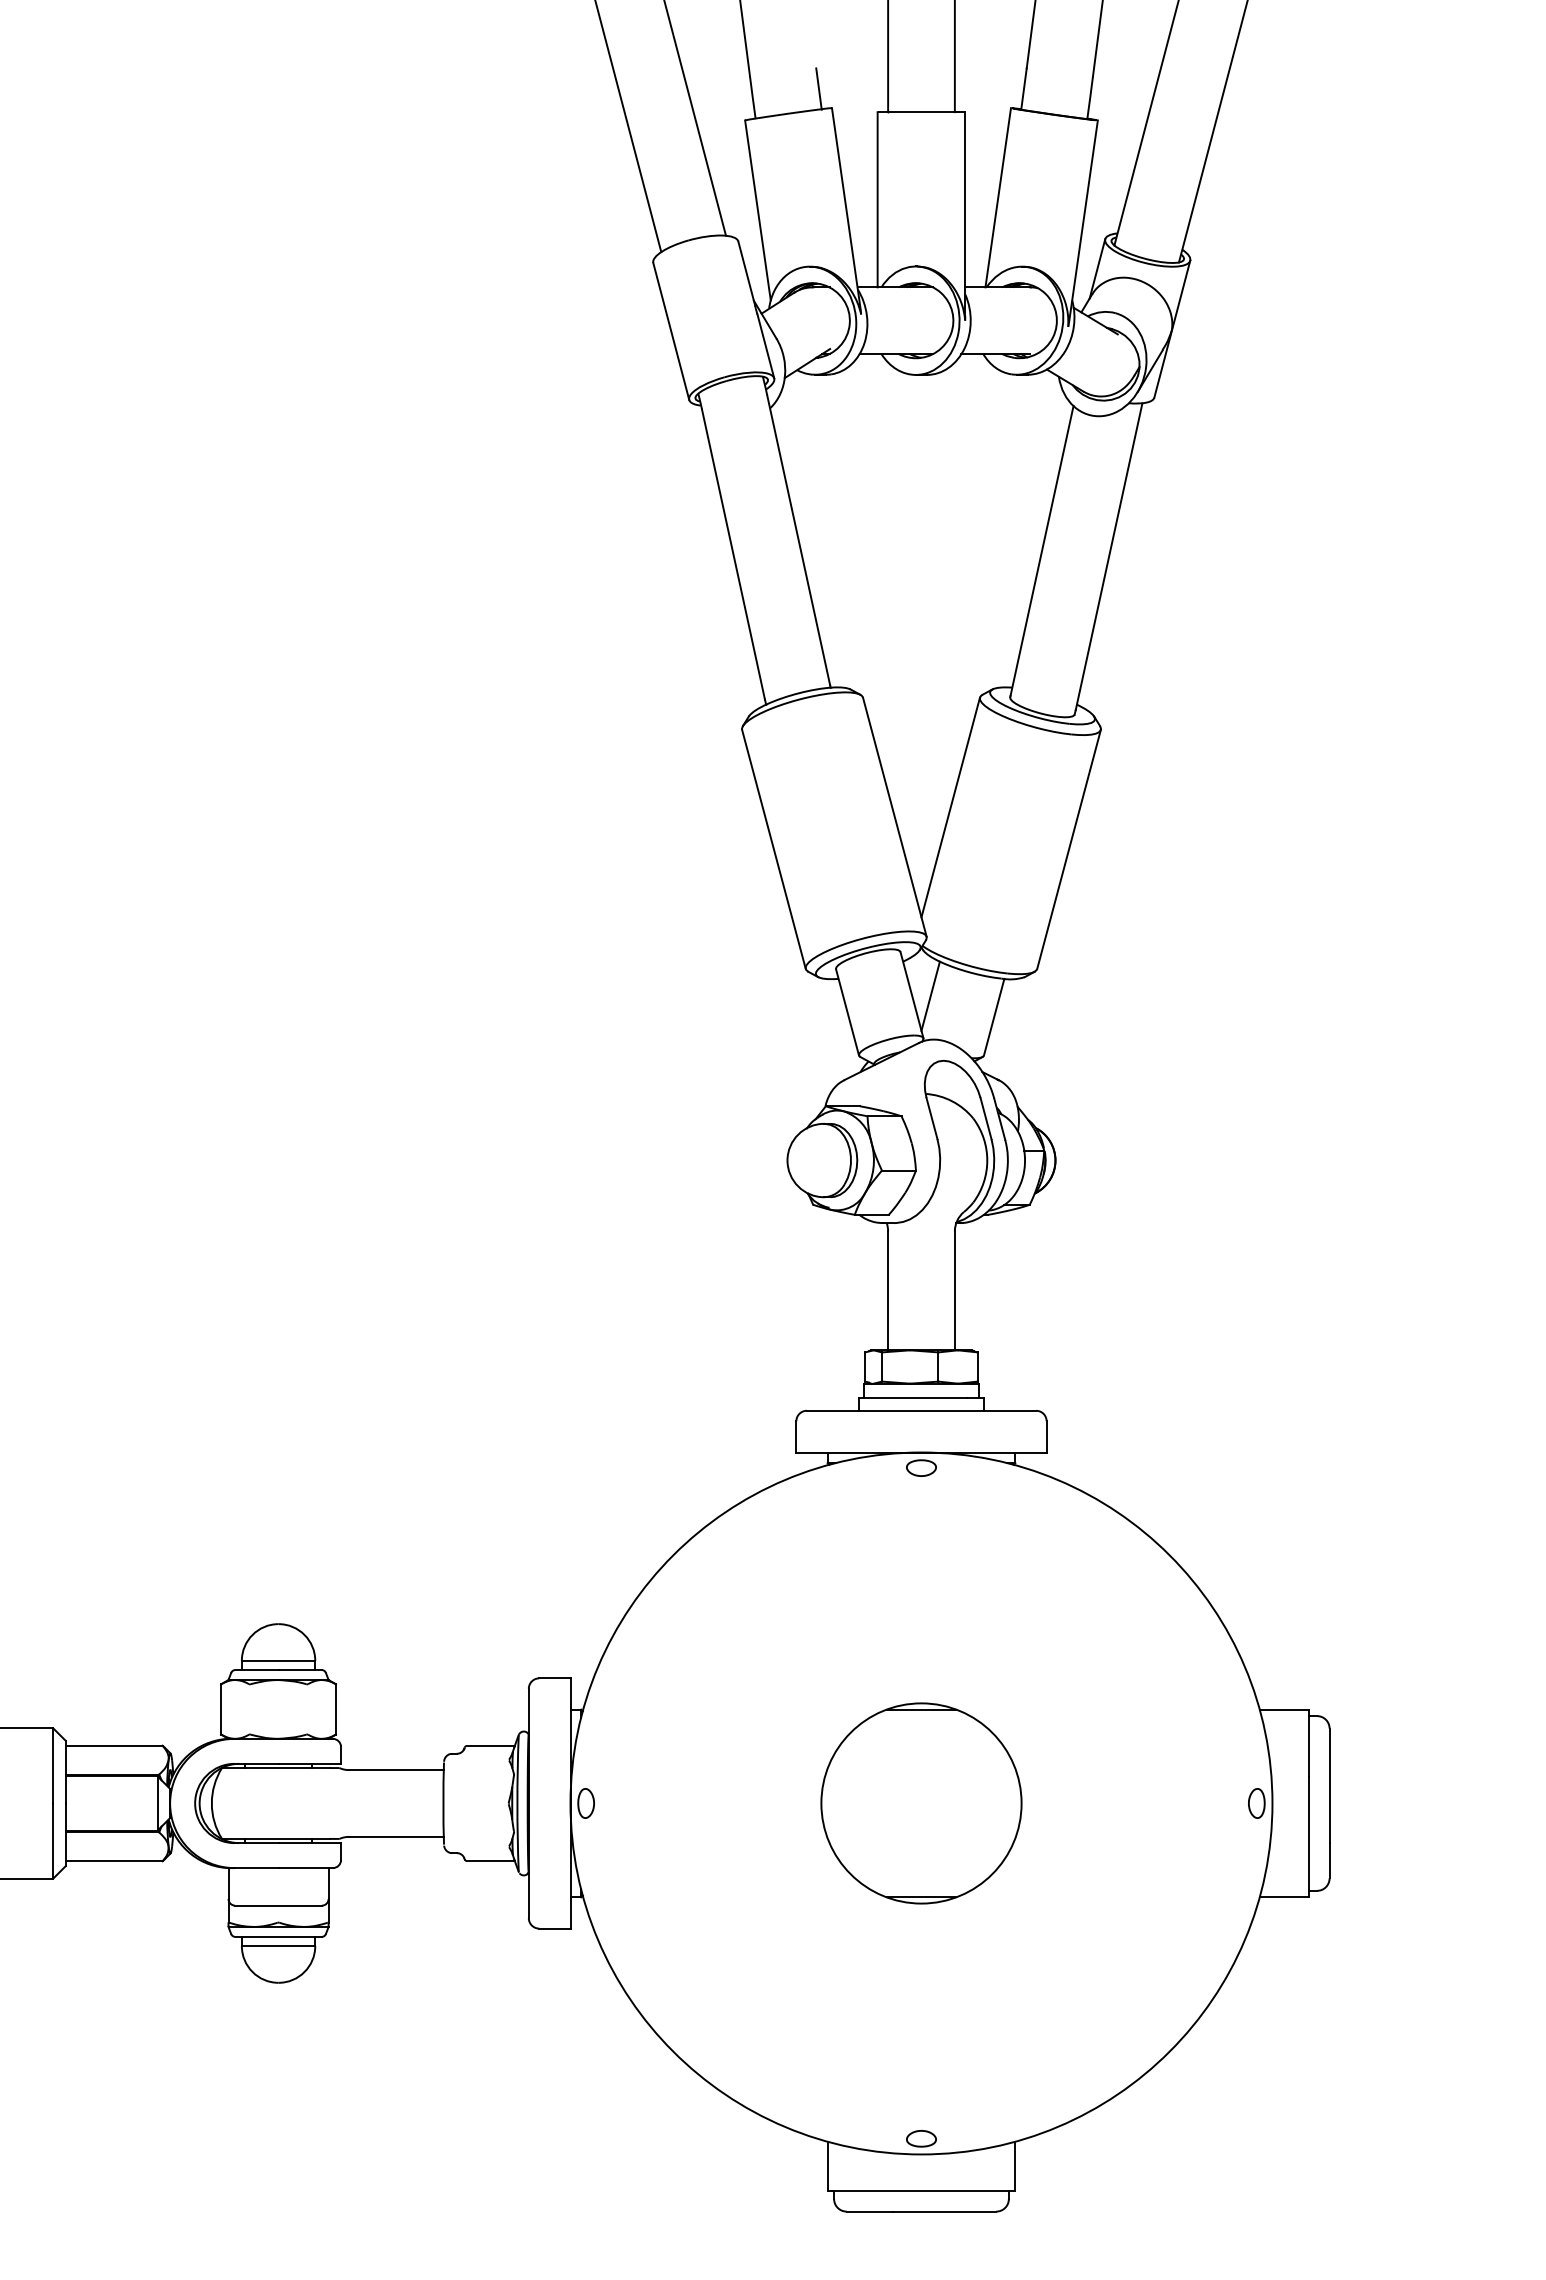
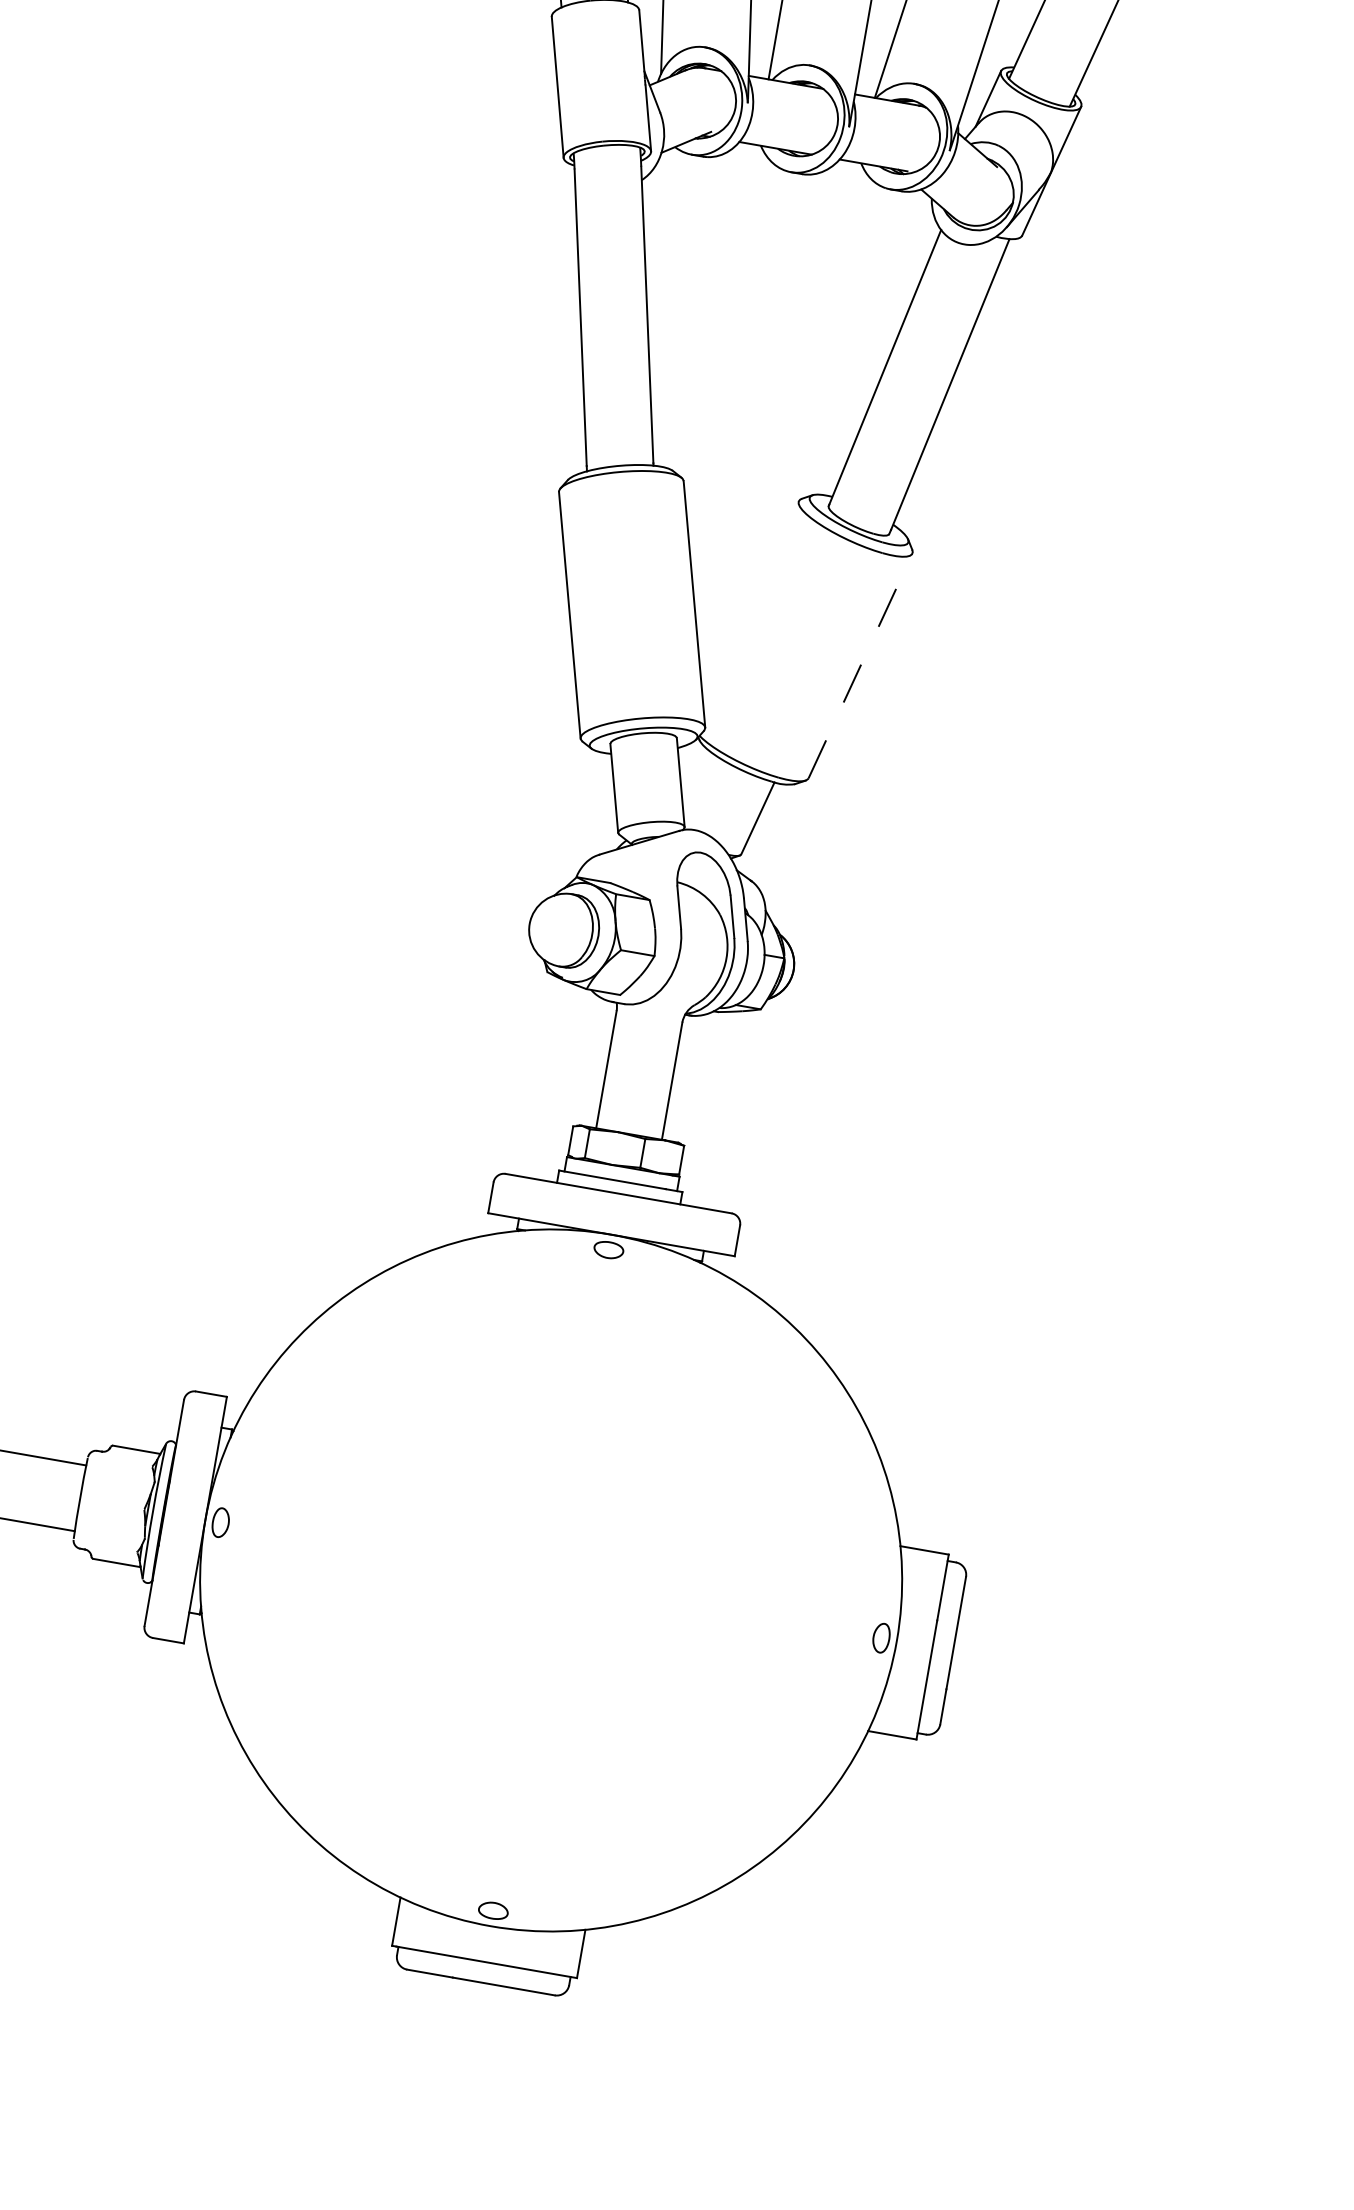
line: (950, 807) -> (750, 604), removed
line: (1069, 849) -> (860, 666), solid -> dashed
line: (930, 995) -> (698, 786), removed
part: (921, 1803) -> (551, 1580), removed

